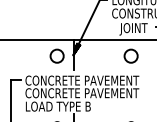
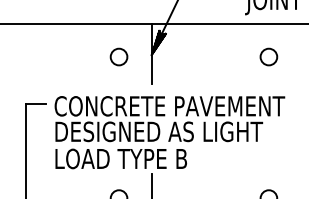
circle: (57, 56) -> (119, 57), size x0.62
circle: (131, 56) -> (269, 57), size x0.62
text: (82, 93) -> (170, 132), CONCRETE PAVEMENT -> DESIGNED AS LIGHT

